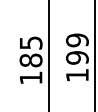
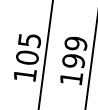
text: (31, 60) -> (27, 57), 185 -> 105

